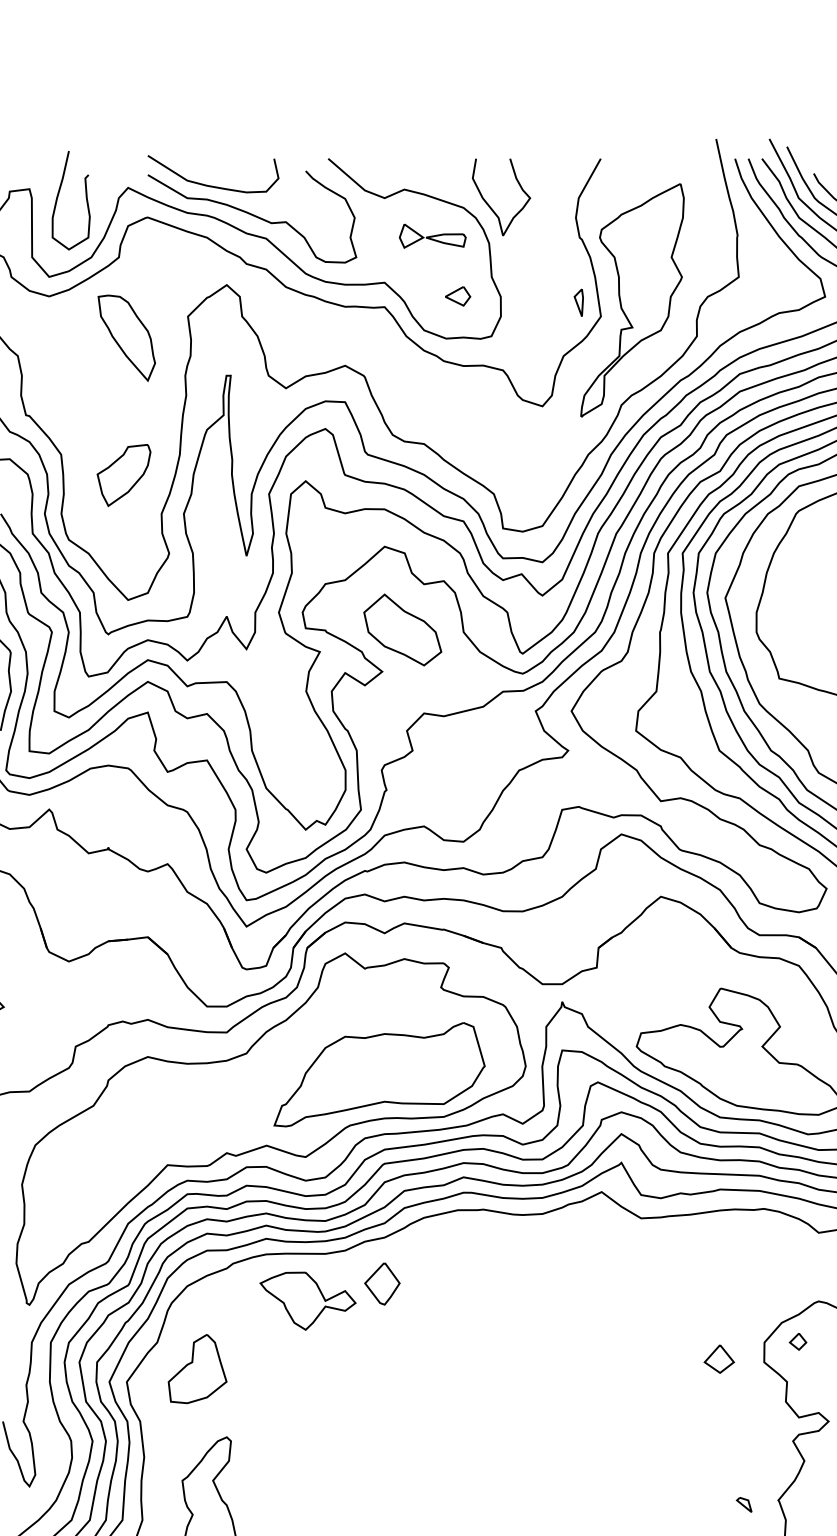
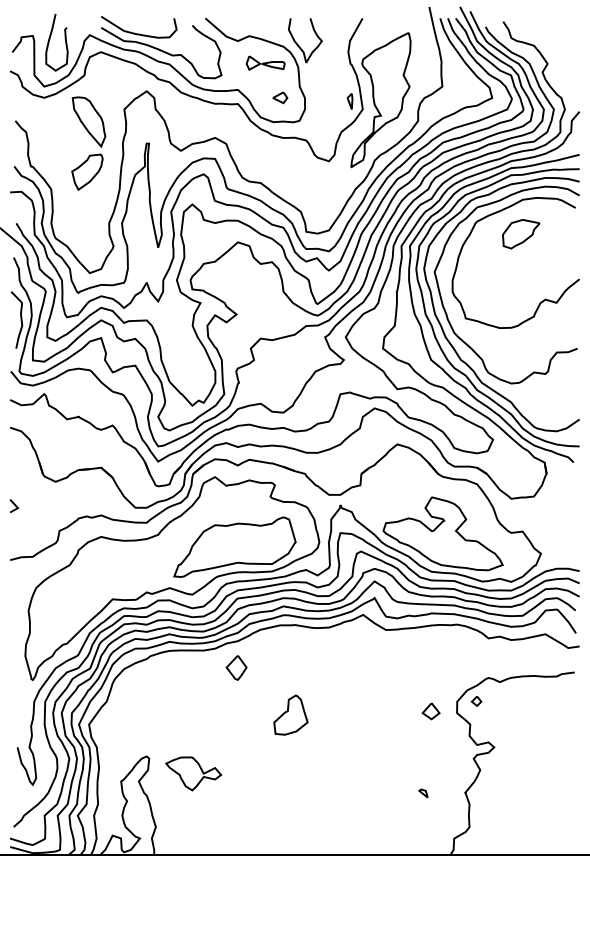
part: (124, 474) -> (87, 171), moved
part: (402, 630) -> (248, 290), removed
part: (307, 1300) -> (193, 773), moved
part: (196, 1368) -> (290, 714), moved
part: (744, 1504) -> (423, 793), moved

